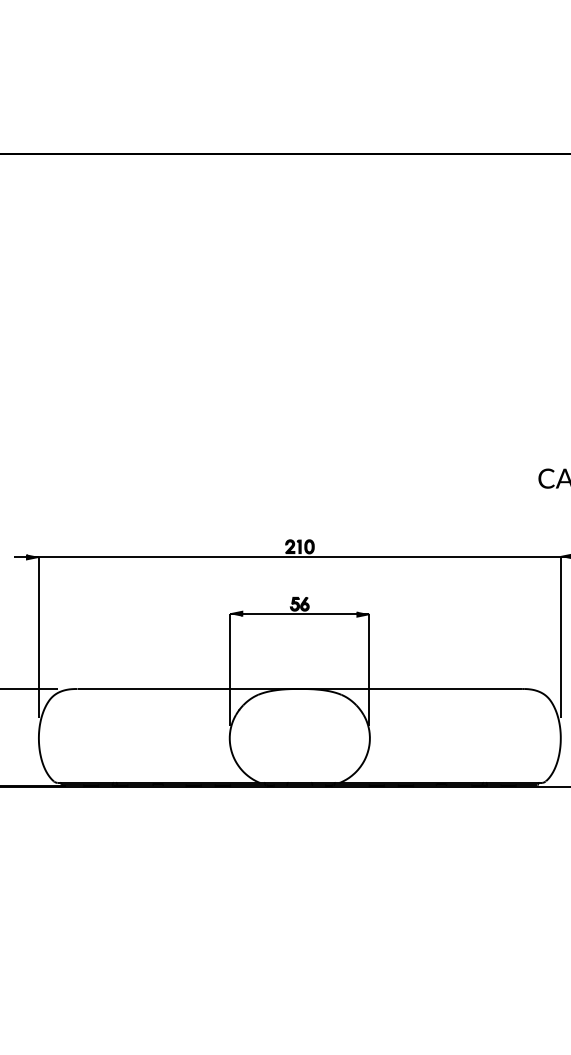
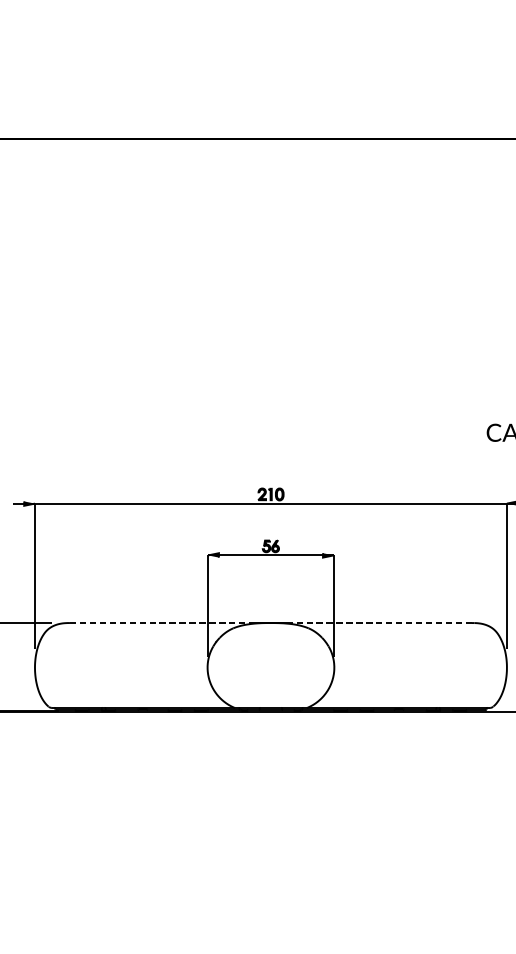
line: (178, 689) -> (161, 623), solid -> dashed
line: (421, 689) -> (380, 623), solid -> dashed

